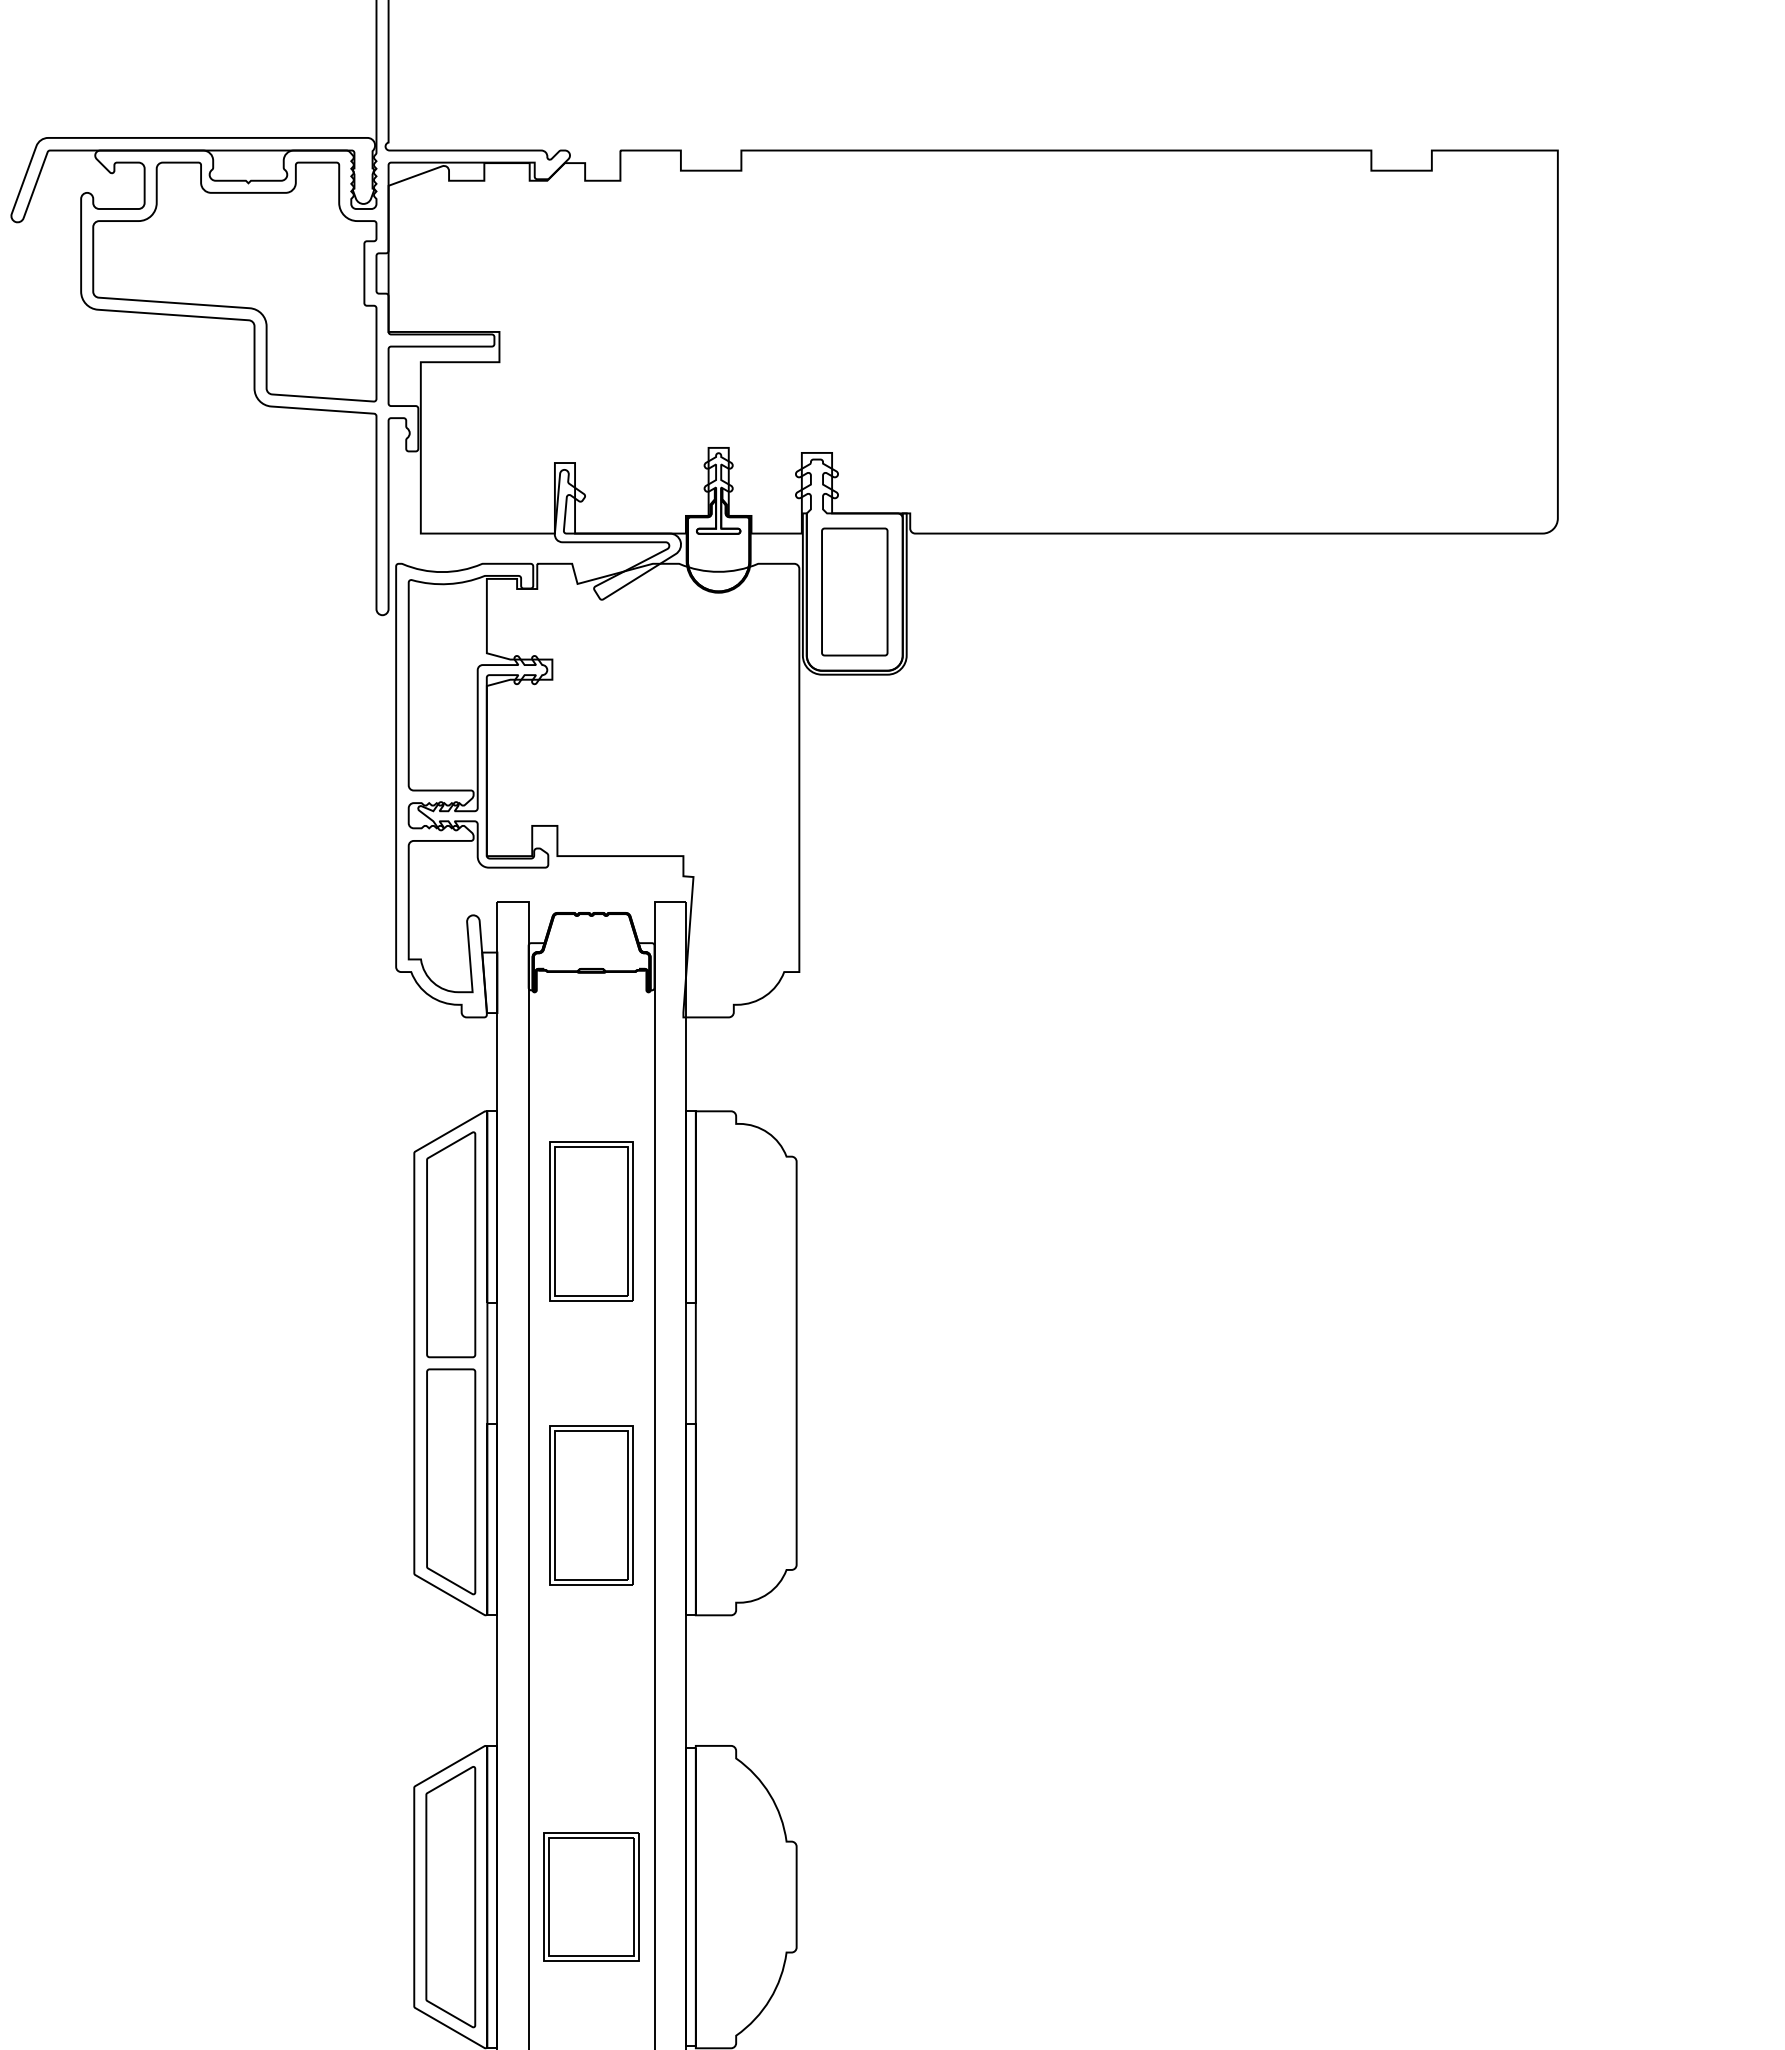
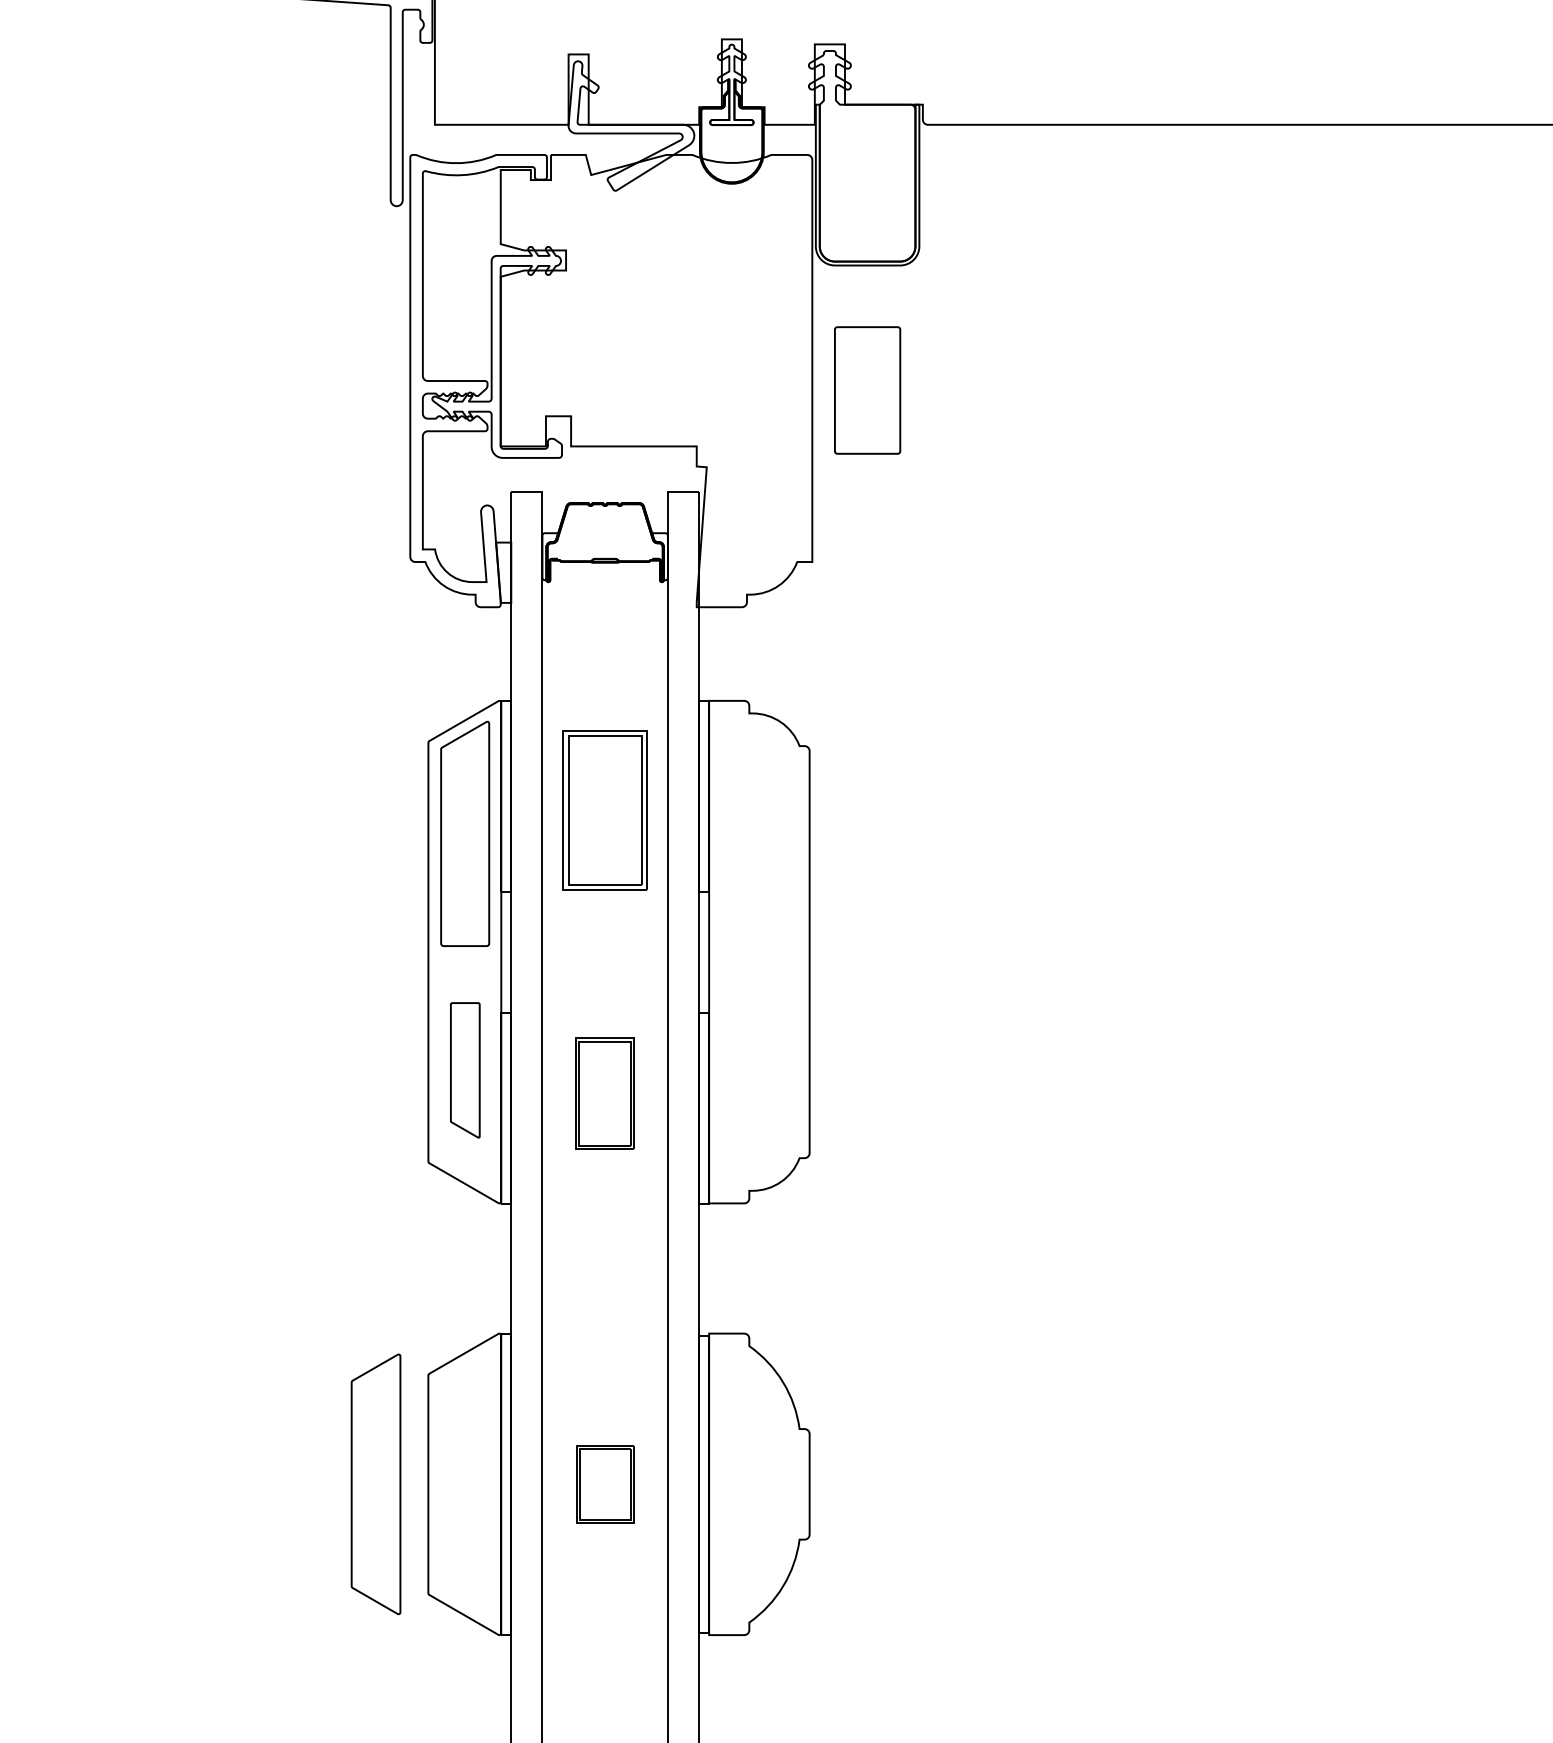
part: (854, 591) -> (867, 389), moved
part: (451, 1481) -> (465, 1069), size x0.6
part: (591, 1505) -> (605, 1093), size x0.7
part: (591, 1896) -> (605, 1483), size x0.6
part: (450, 1897) -> (375, 1484), moved

